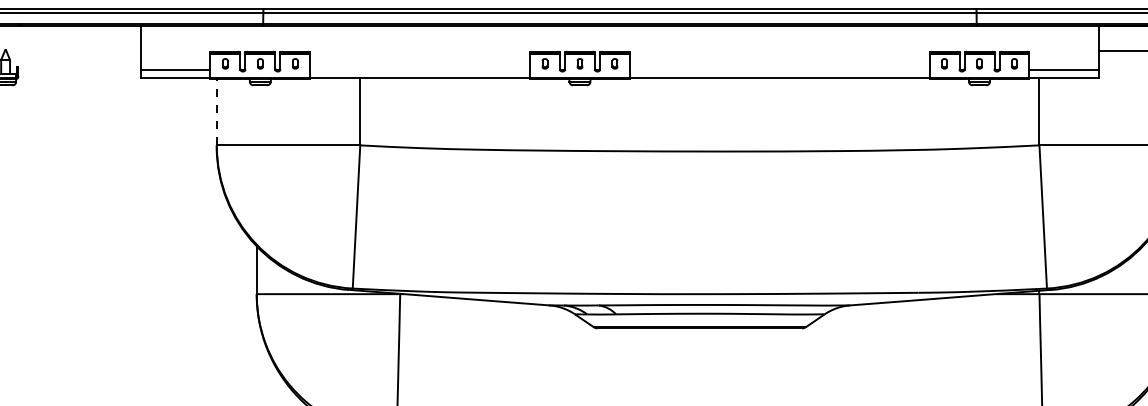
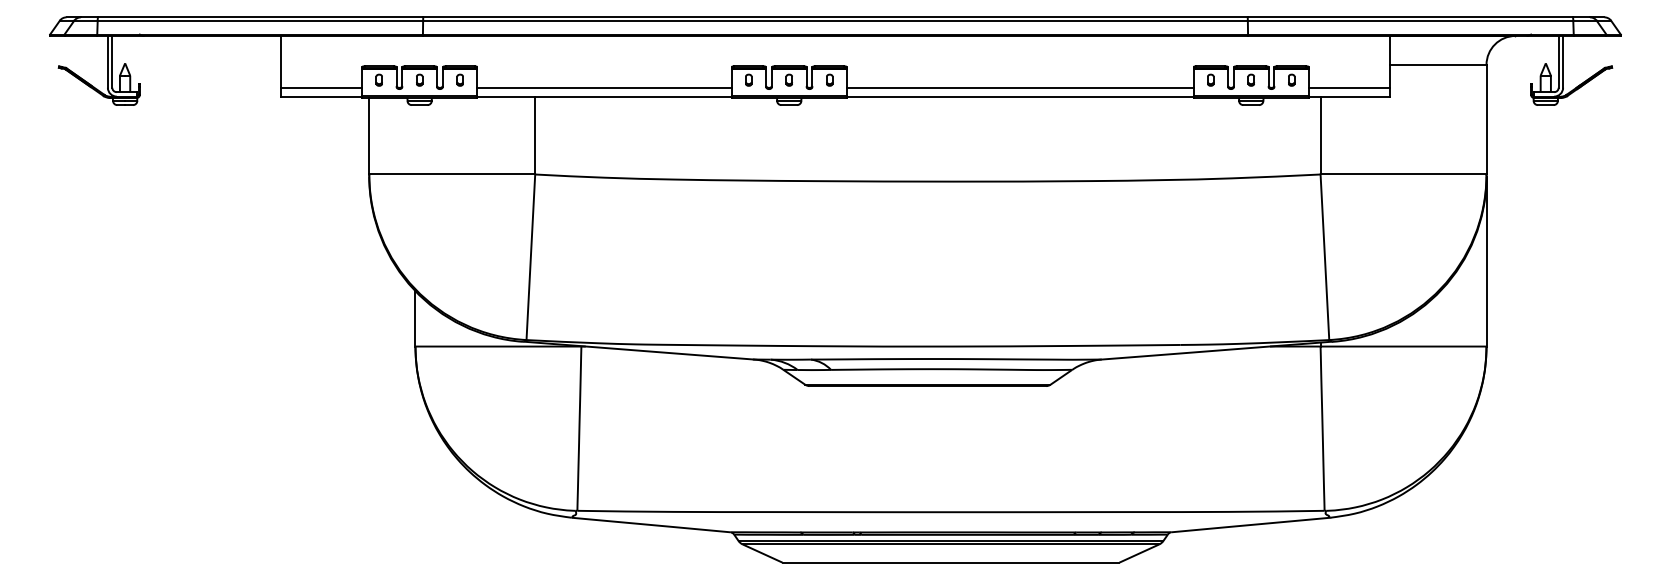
line: (420, 70) -> (604, 87), added
line: (779, 70) -> (1020, 87), added
line: (216, 111) -> (369, 135), dashed -> solid

